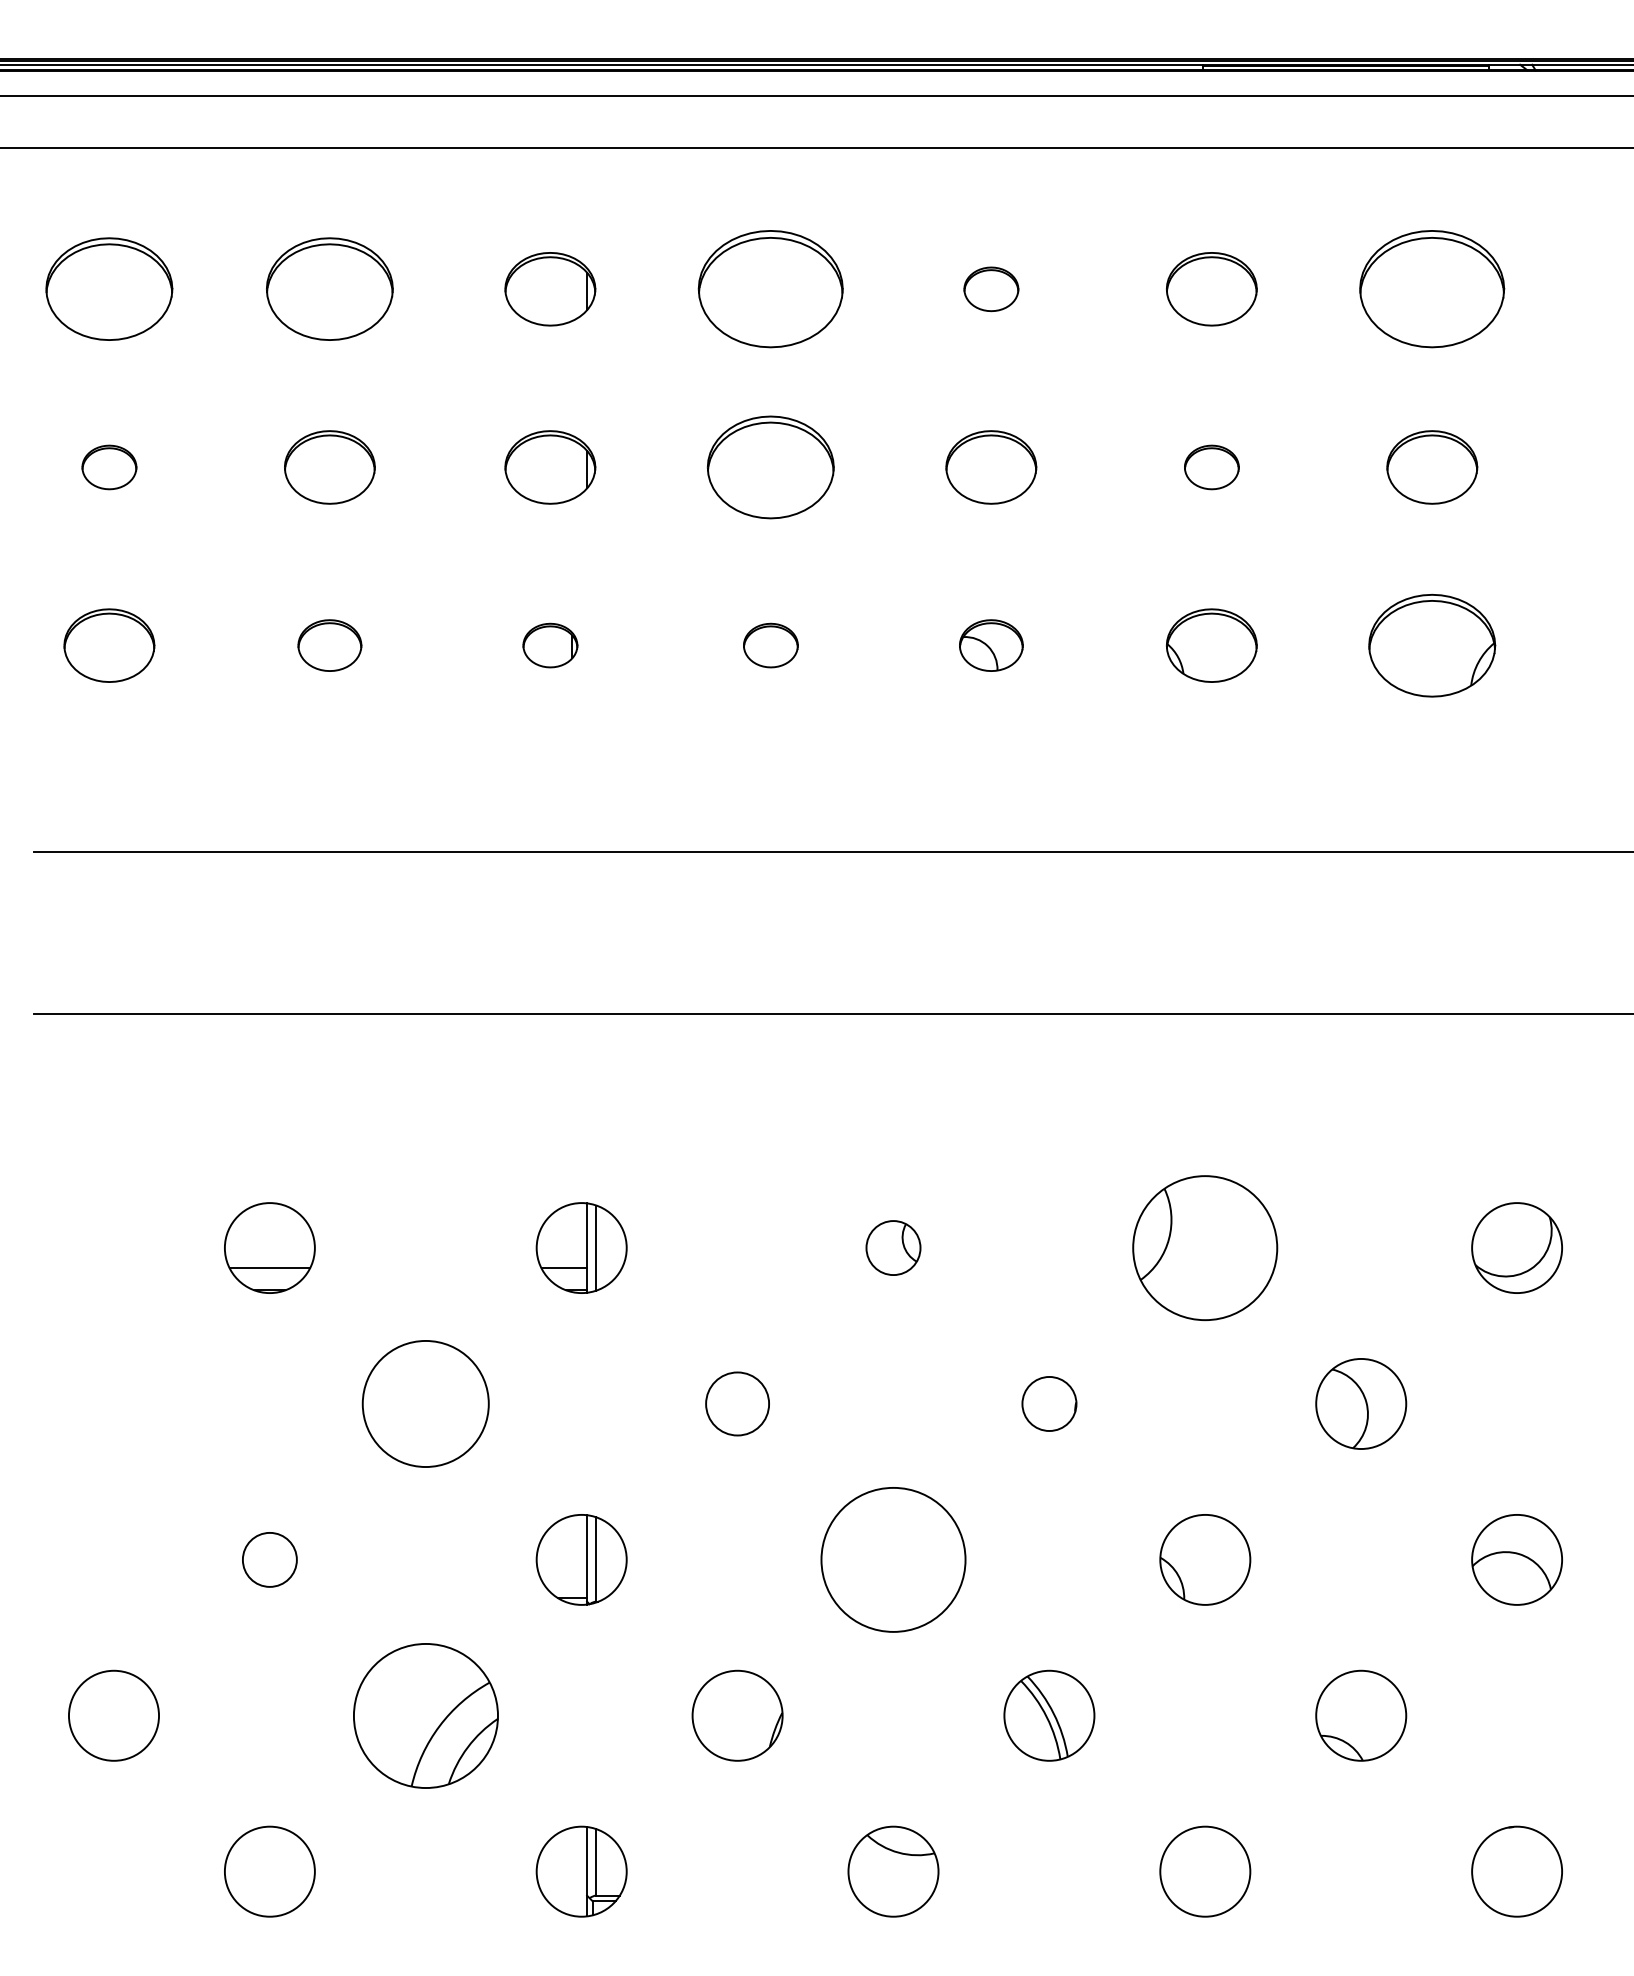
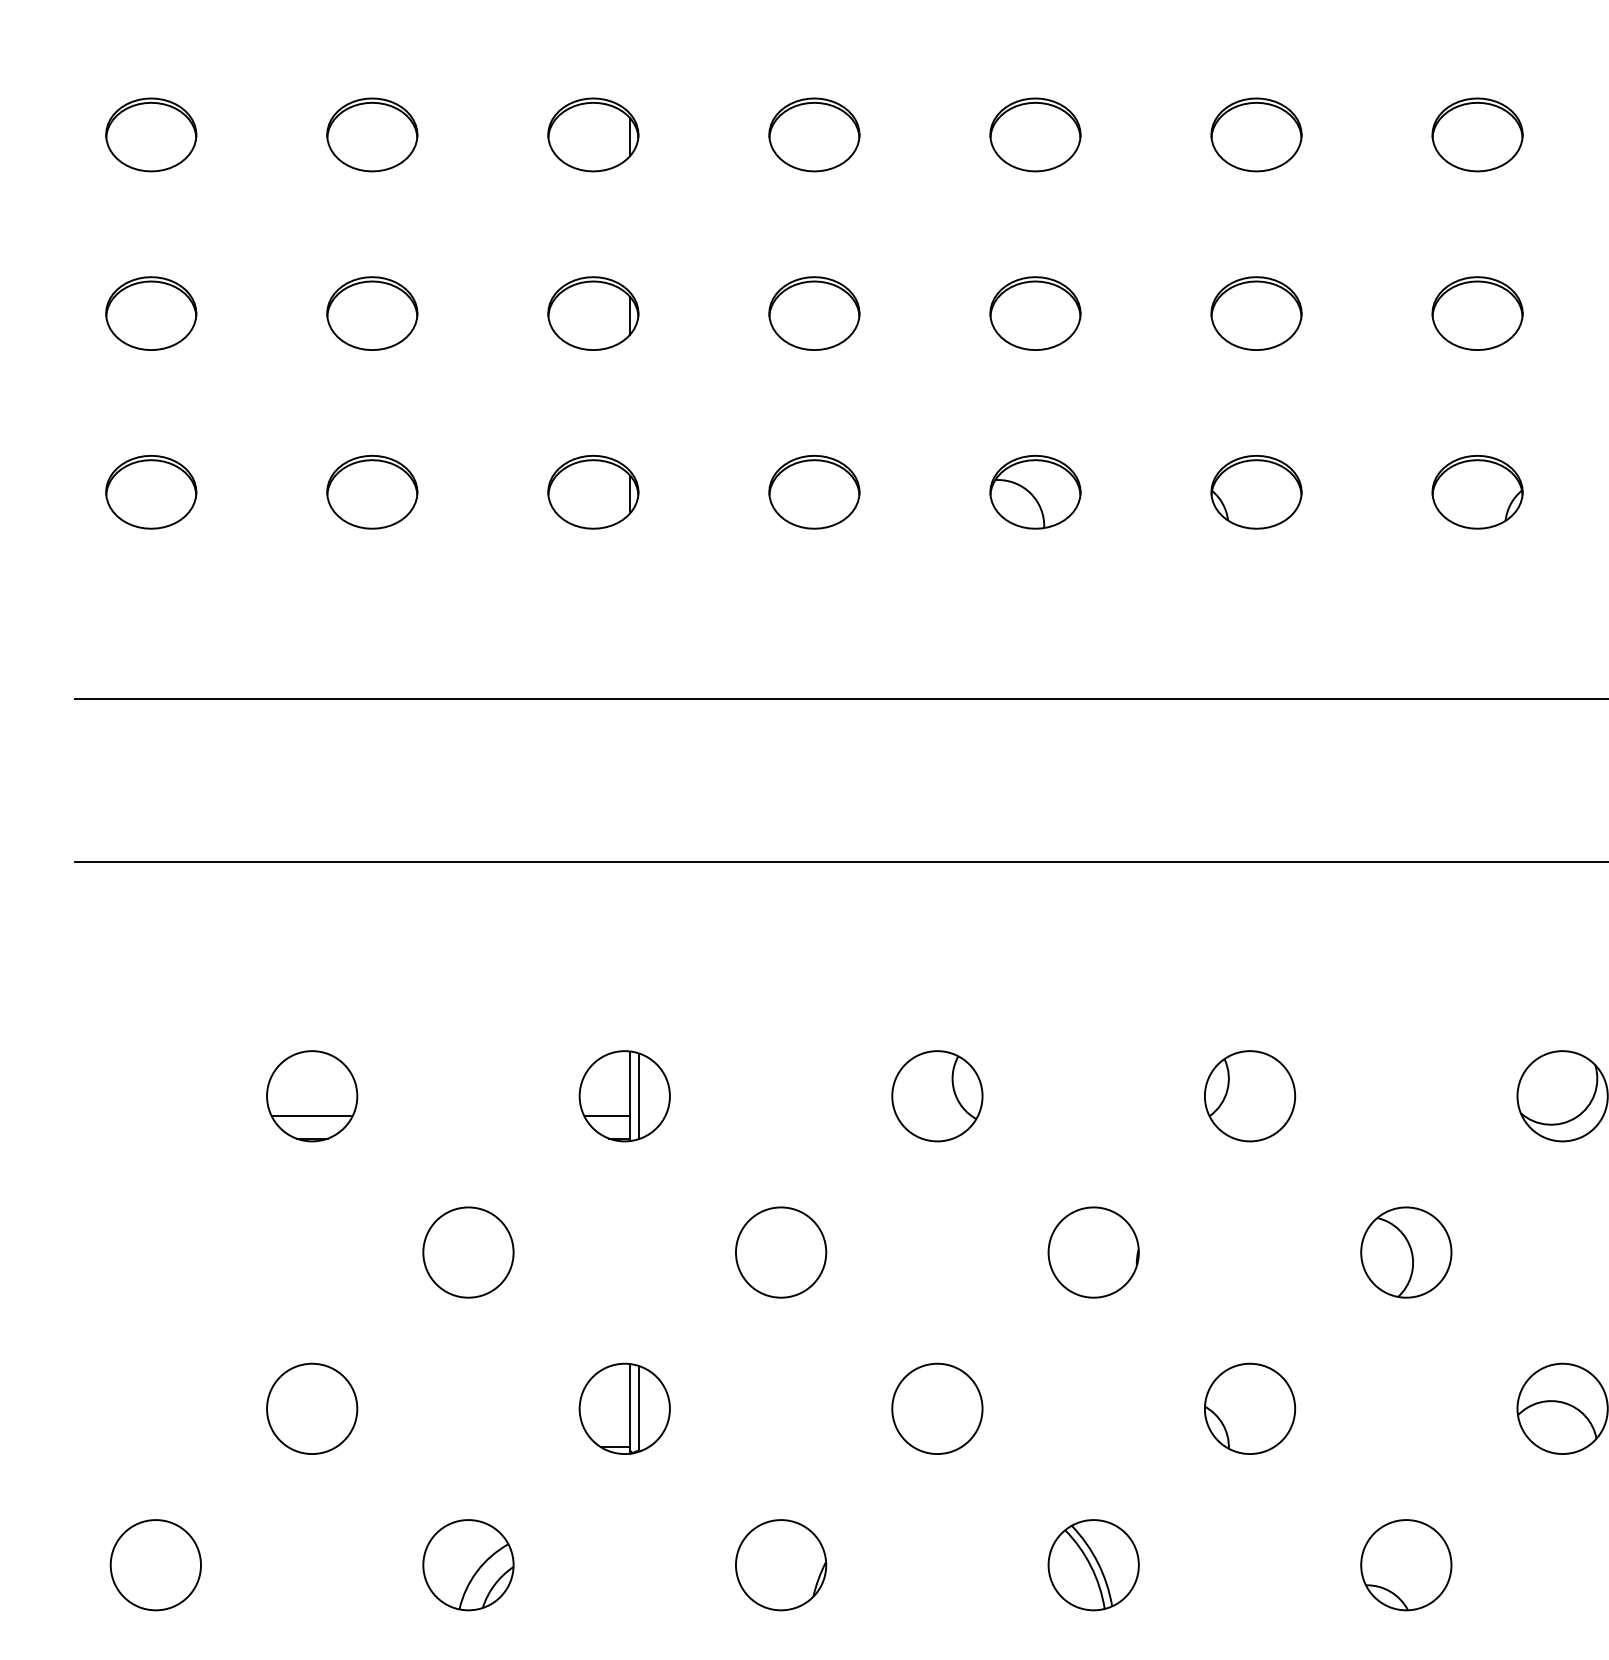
part: (109, 289) -> (151, 135), size x0.71
part: (329, 289) -> (371, 135), size x0.71
part: (770, 289) -> (814, 135), size x0.62
part: (991, 289) -> (1035, 135), size x1.67
part: (1432, 289) -> (1477, 135), size x0.62
part: (109, 467) -> (151, 313), size x1.67
part: (770, 467) -> (814, 313), size x0.71
part: (1211, 467) -> (1256, 313), size x1.67
part: (329, 645) -> (371, 492), size x1.43
part: (550, 645) -> (593, 492), size x1.67
part: (770, 645) -> (814, 492), size x1.67
part: (991, 645) -> (1035, 492), size x1.43
part: (1432, 645) -> (1477, 492), size x0.71
part: (893, 1247) -> (937, 1095), size x1.67
part: (1205, 1247) -> (1250, 1095), size x0.62
circle: (425, 1403) -> (468, 1252), size x0.71
circle: (737, 1403) -> (780, 1252), size x1.43
circle: (1049, 1403) -> (1093, 1252), size x1.67
circle: (269, 1559) -> (311, 1408), size x1.67
circle: (893, 1559) -> (937, 1408), size x0.62
part: (425, 1715) -> (468, 1564), size x0.62

